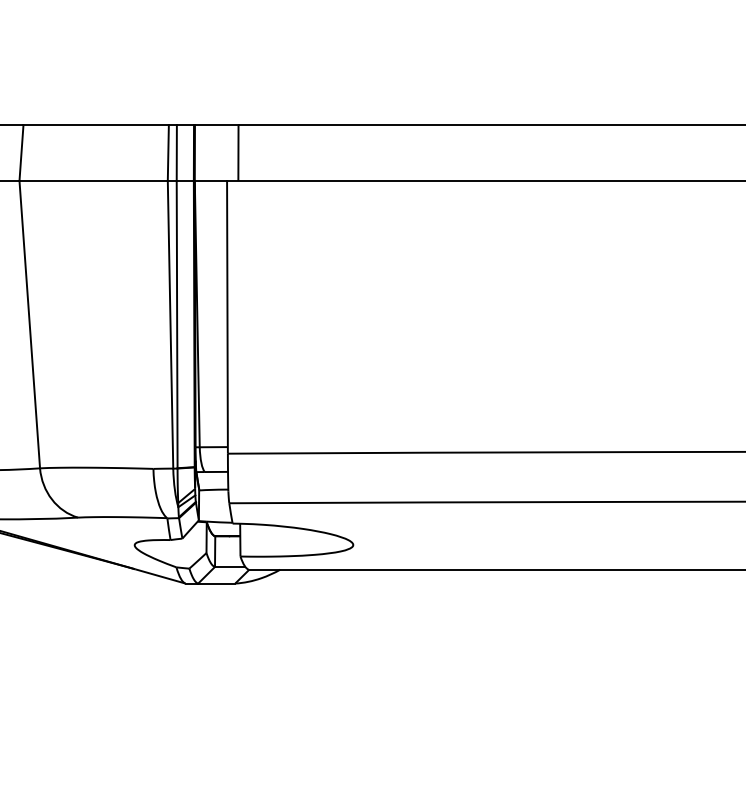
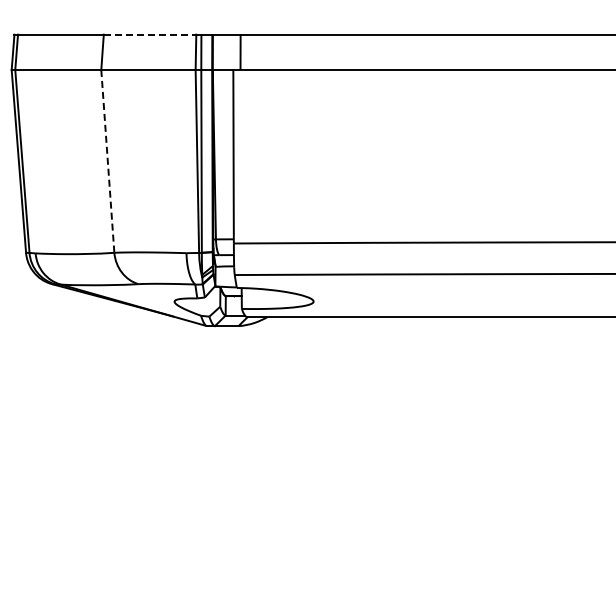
line: (96, 125) -> (150, 34), solid -> dashed
line: (29, 324) -> (107, 161), solid -> dashed

